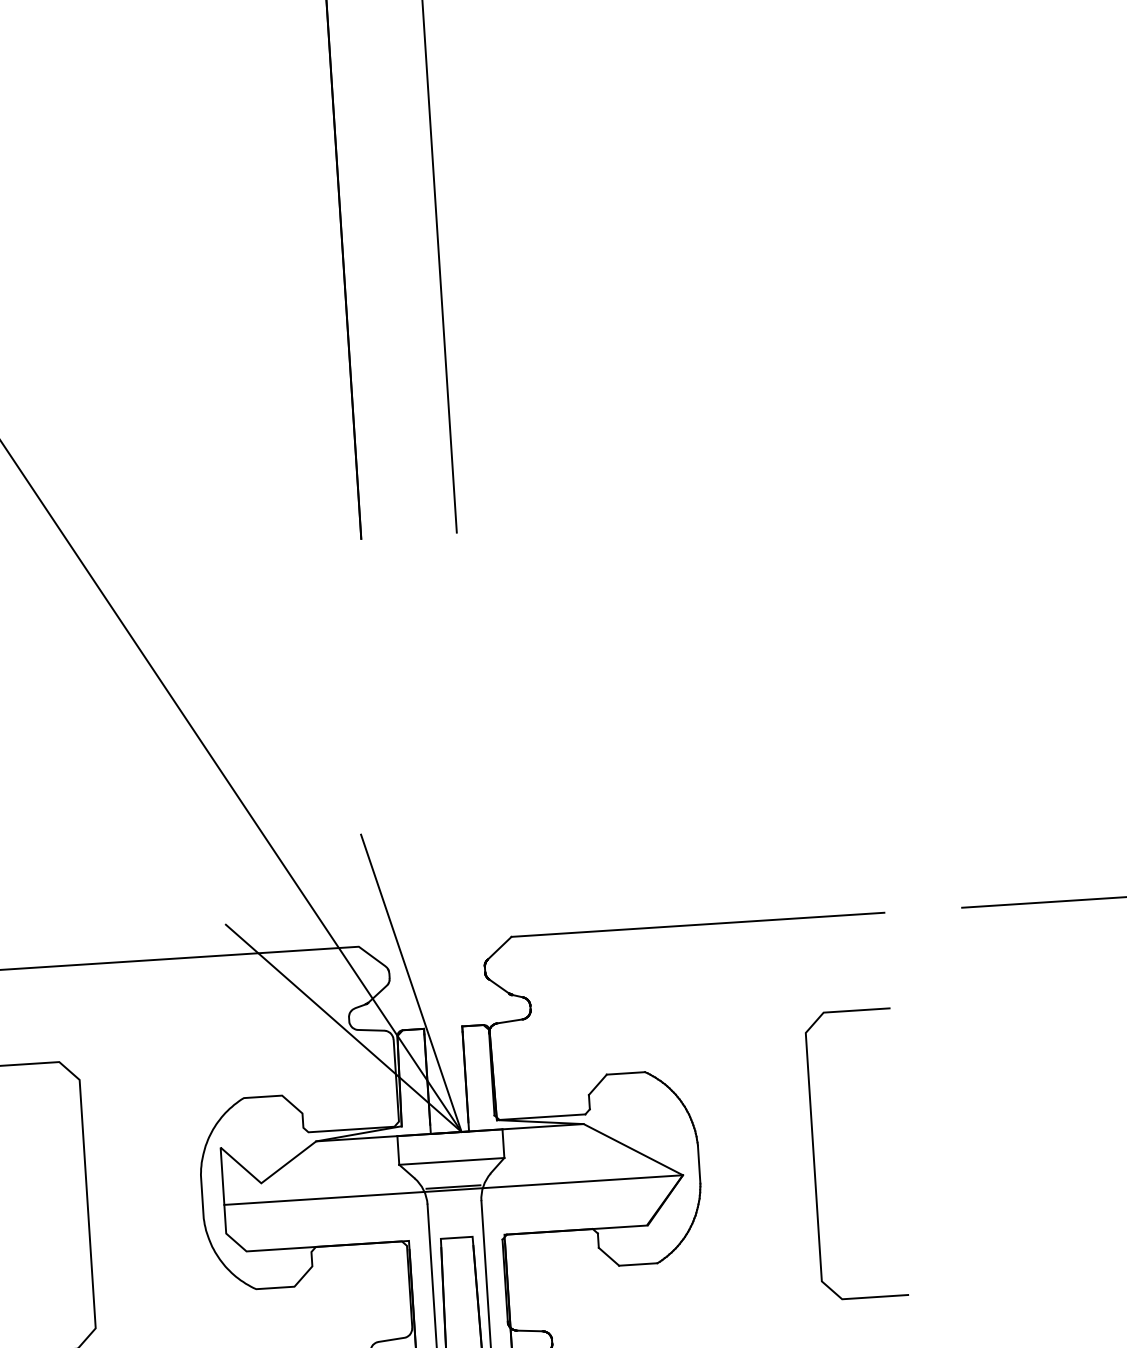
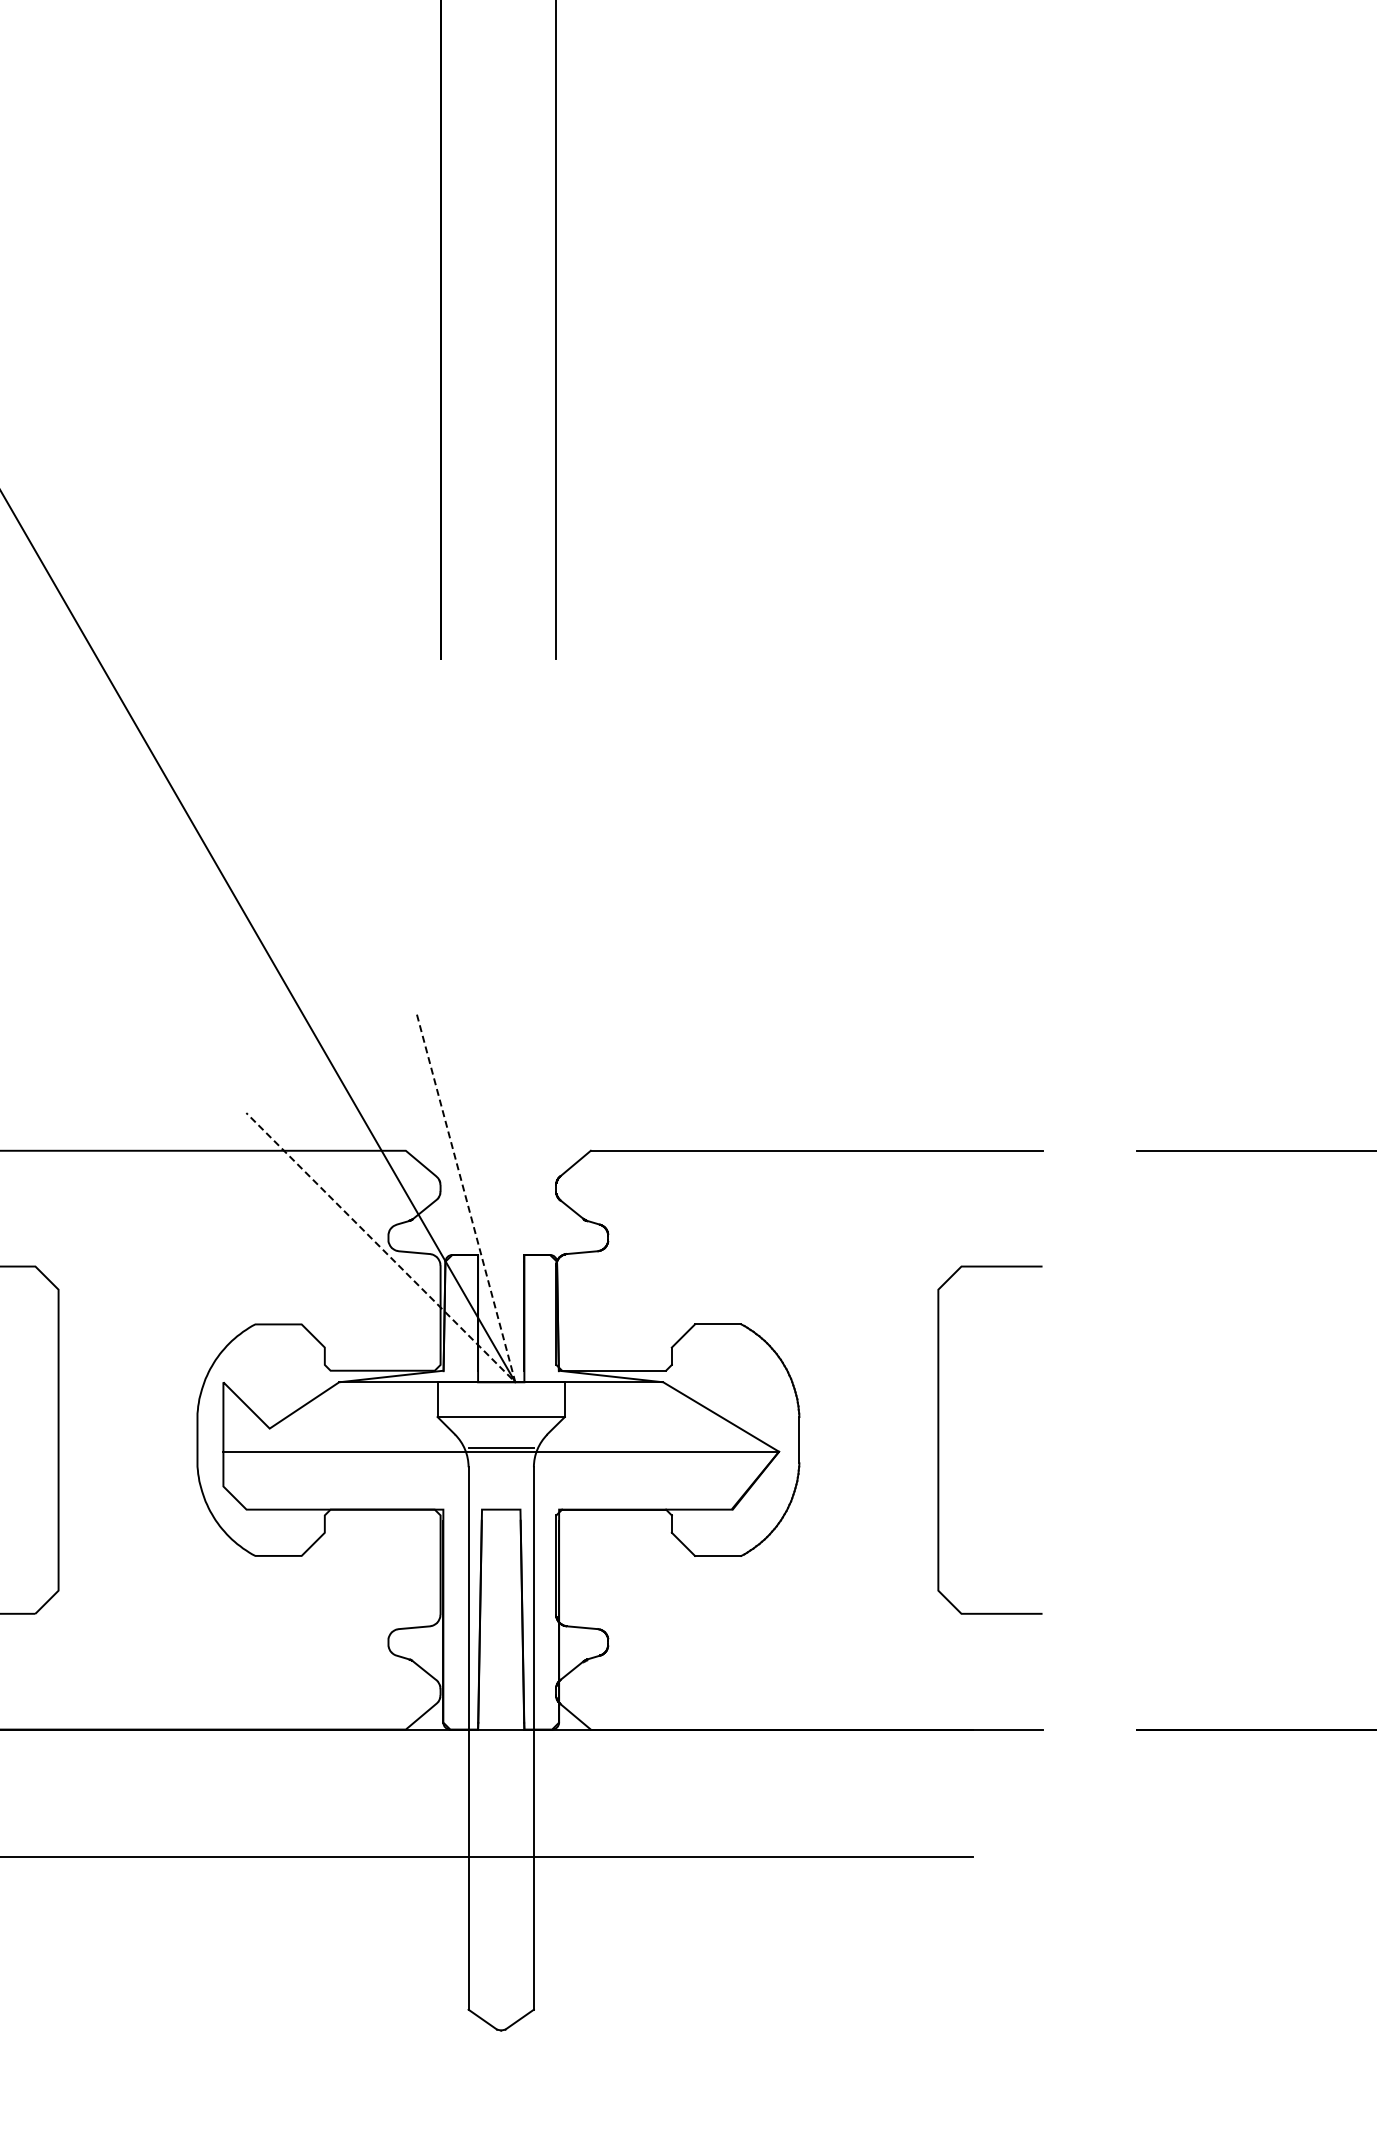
line: (461, 1132) -> (515, 1382), solid -> dashed

